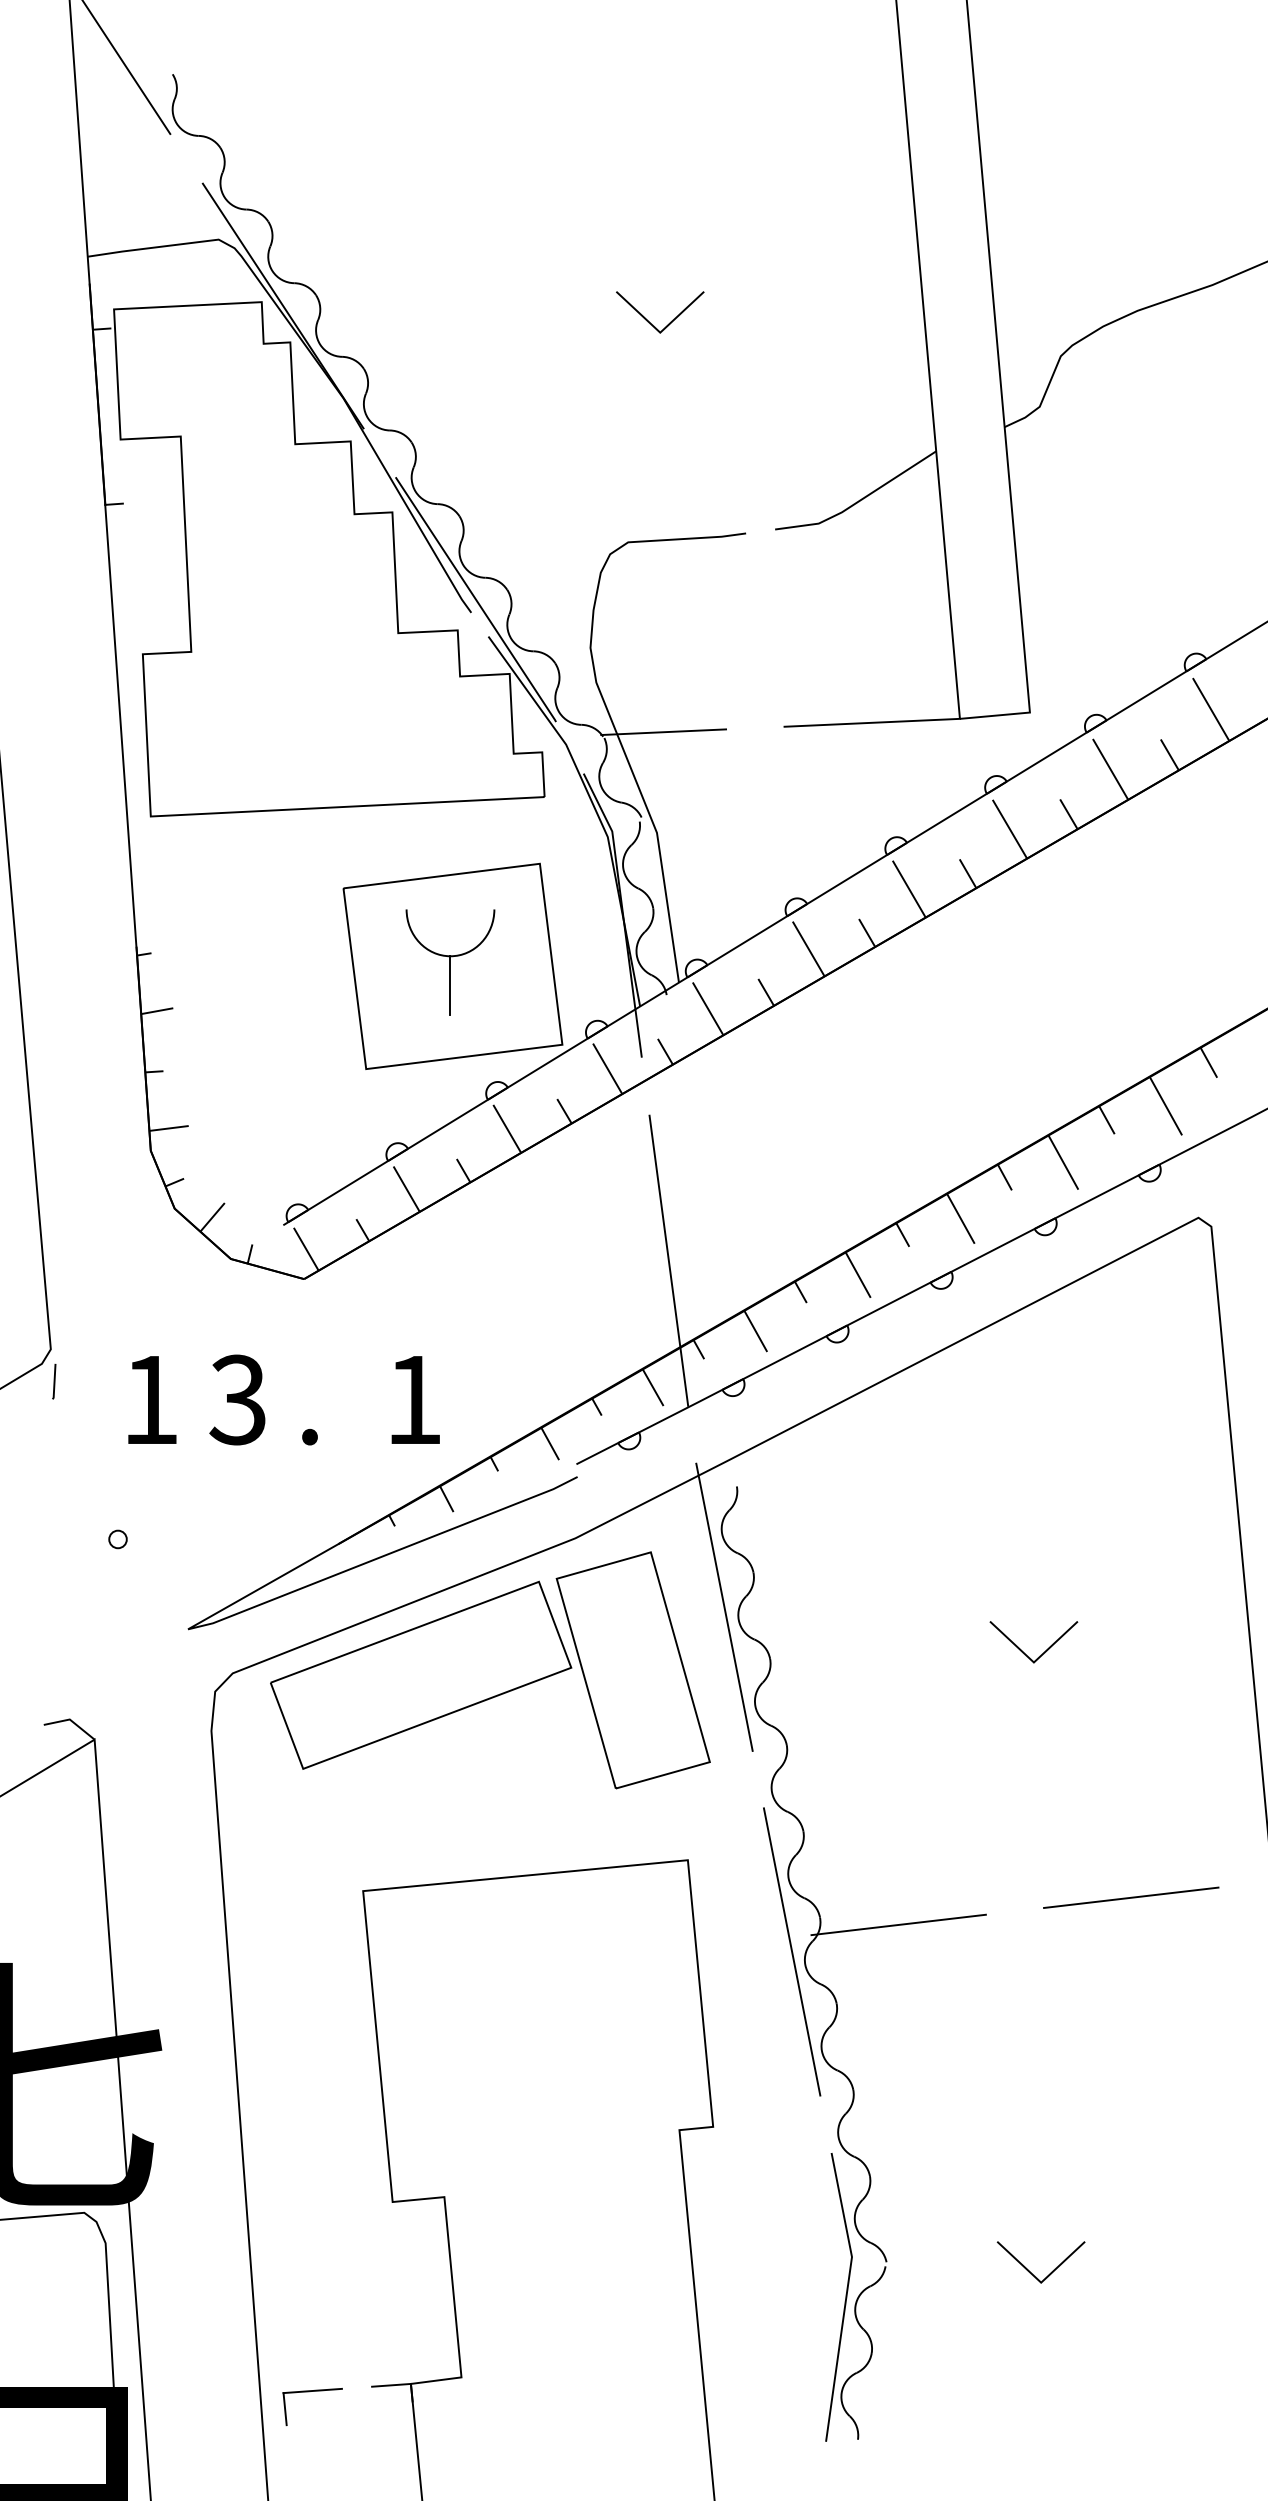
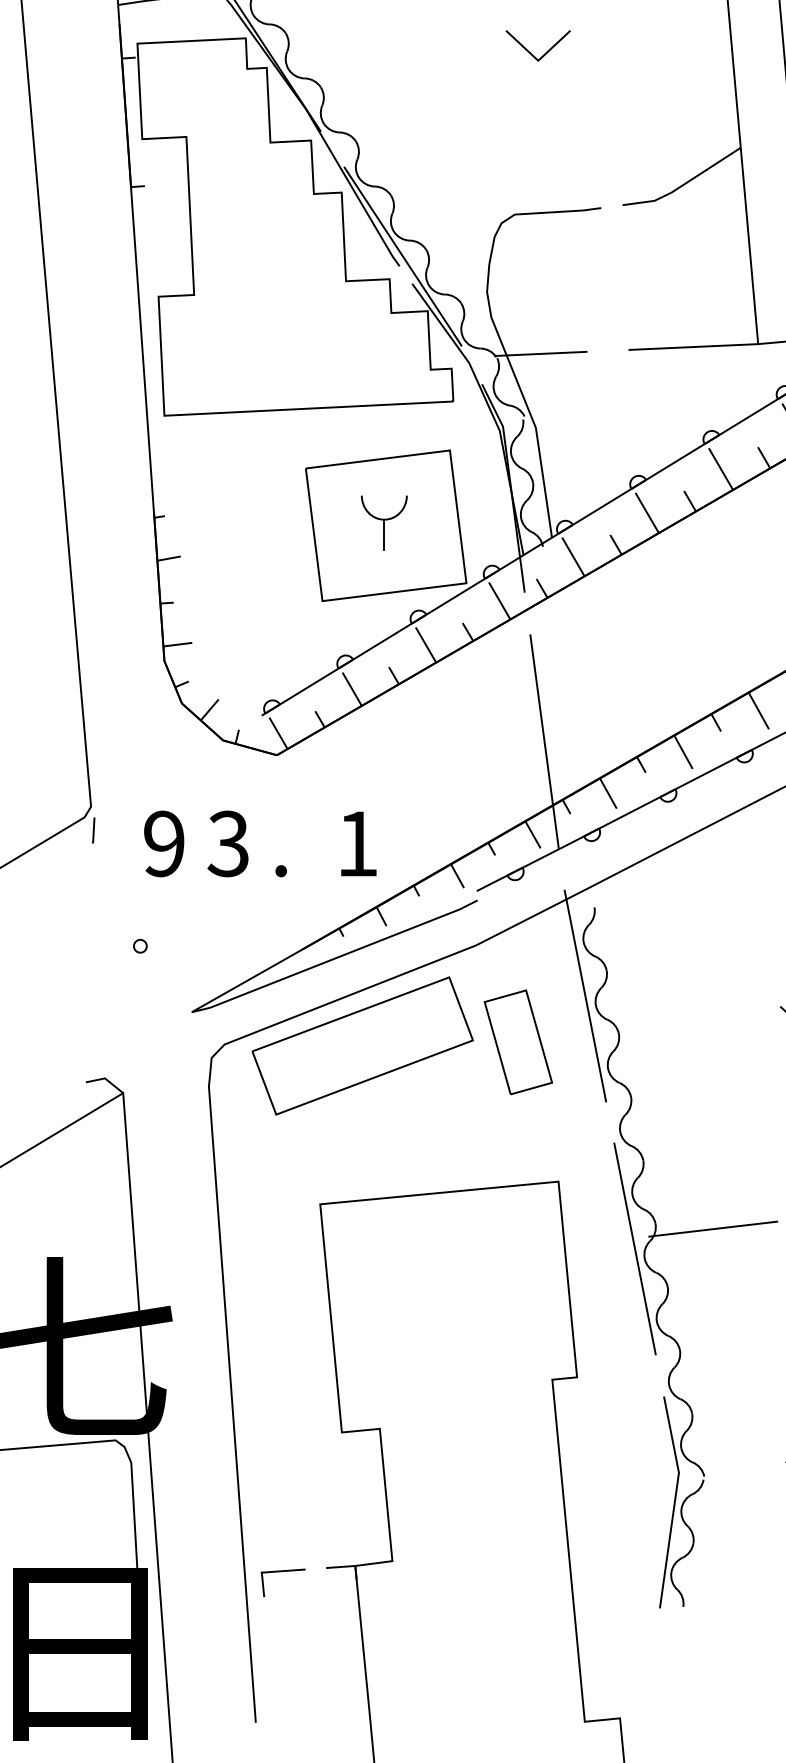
part: (450, 962) -> (384, 522), size x0.7
text: (150, 1399) -> (164, 843), 1 -> 9
part: (632, 1670) -> (517, 1042), size x0.6

